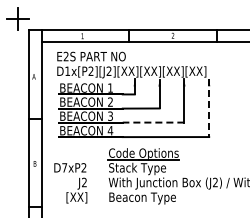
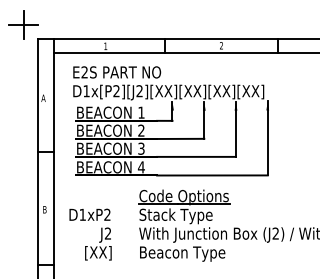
line: (209, 108) -> (268, 138), dashed -> solid
line: (153, 122) -> (196, 156), dashed -> solid
text: (64, 167) -> (82, 214), D7xP2 -> D1xP2

